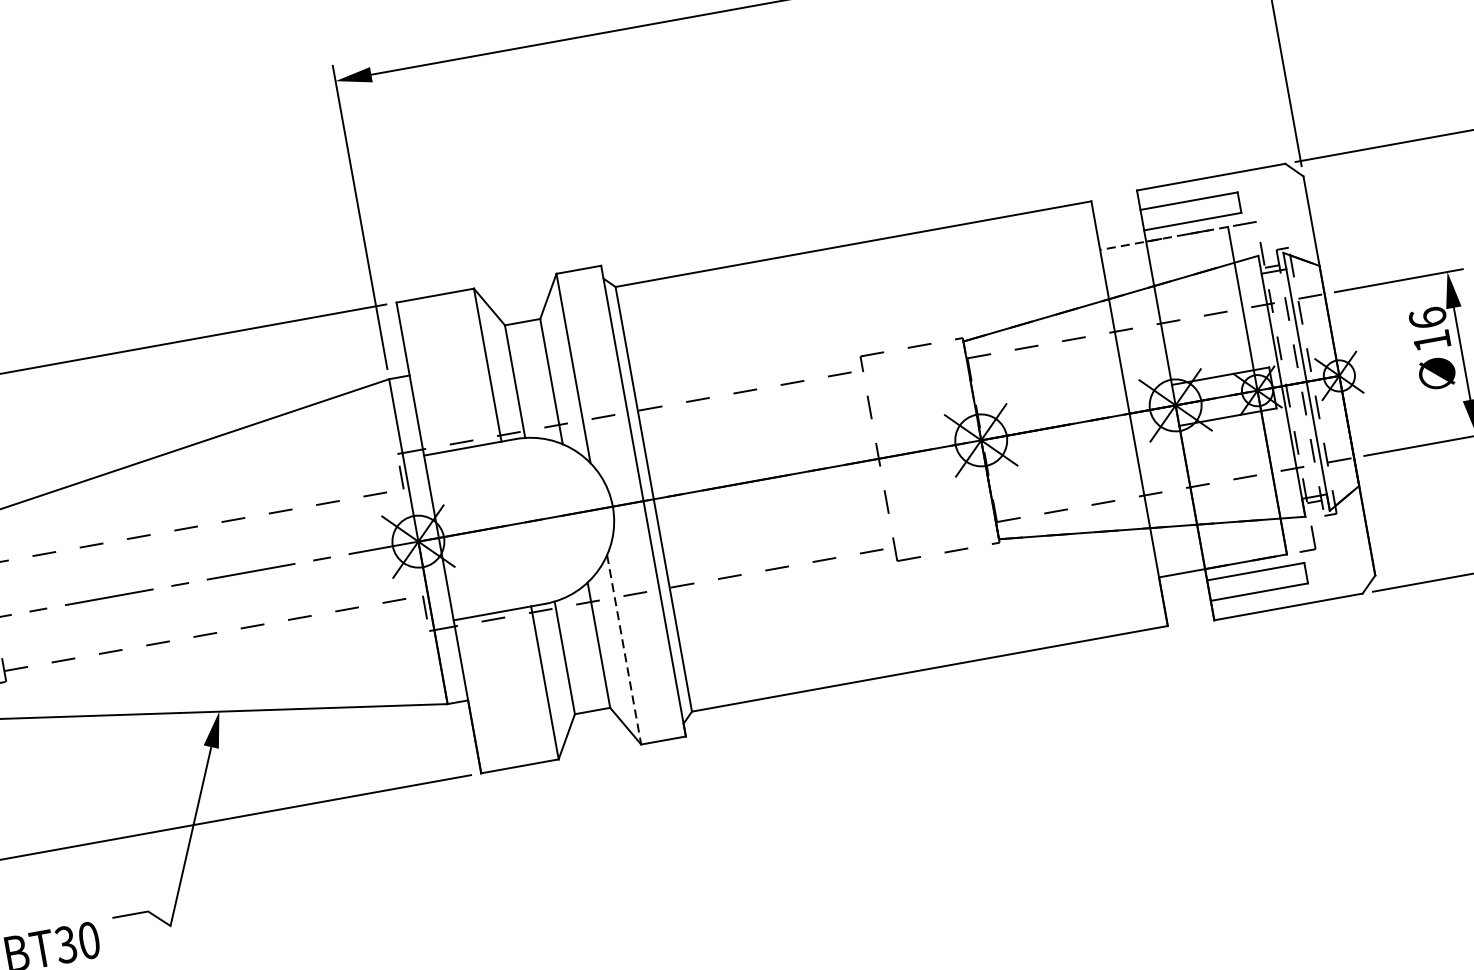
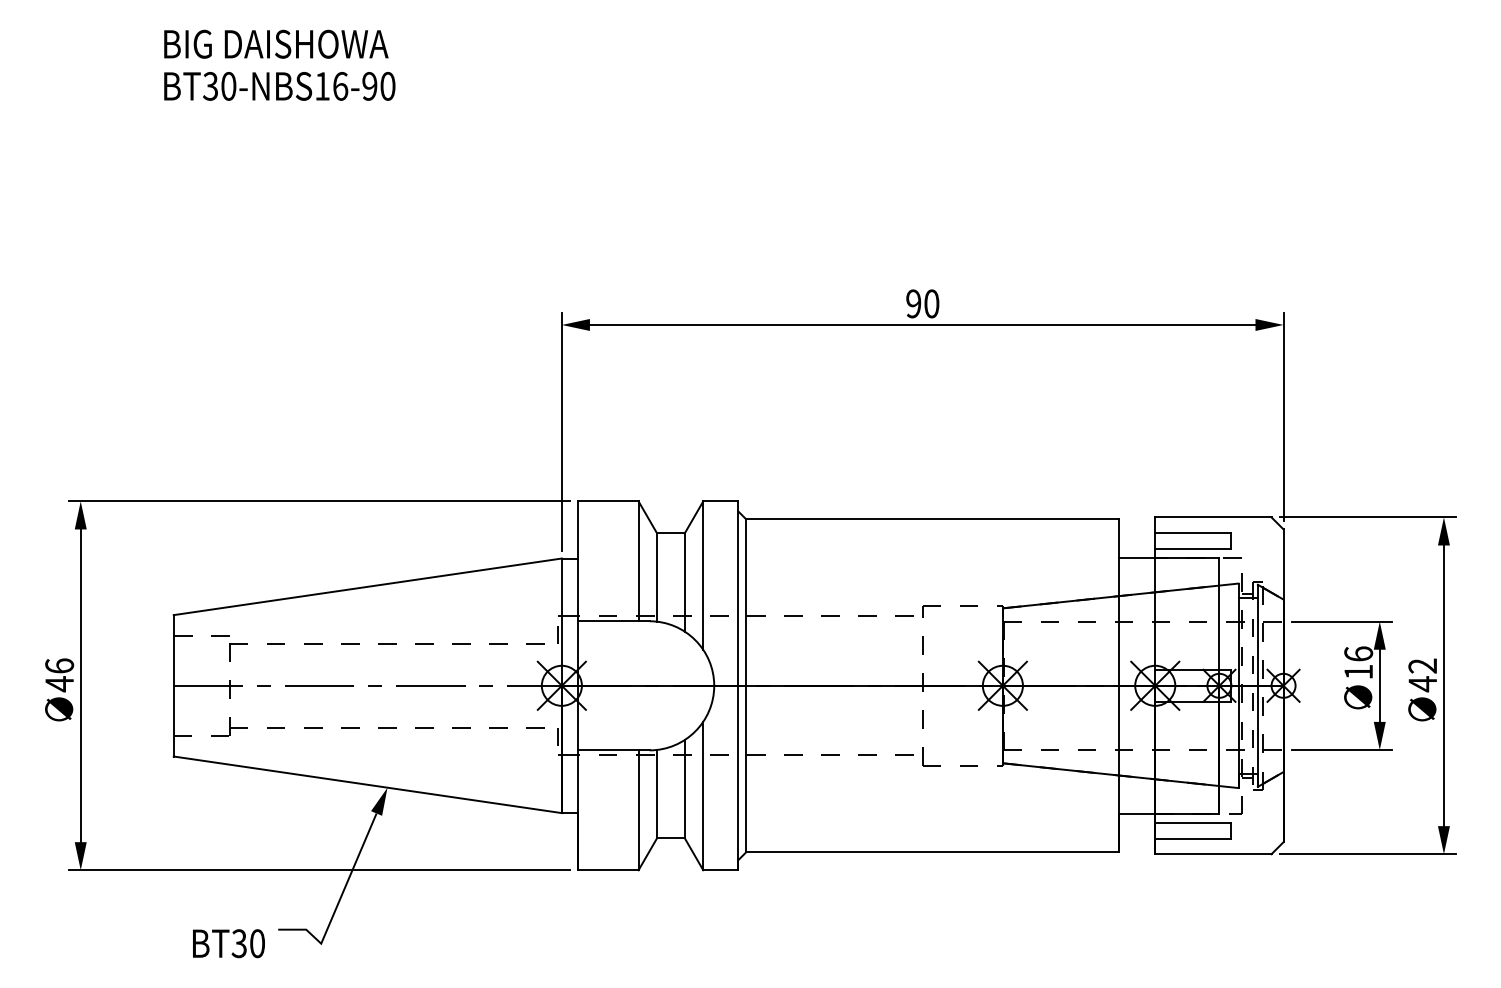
line: (1163, 238) -> (1168, 557), dashed -> solid
line: (624, 650) -> (703, 796), dashed -> solid

